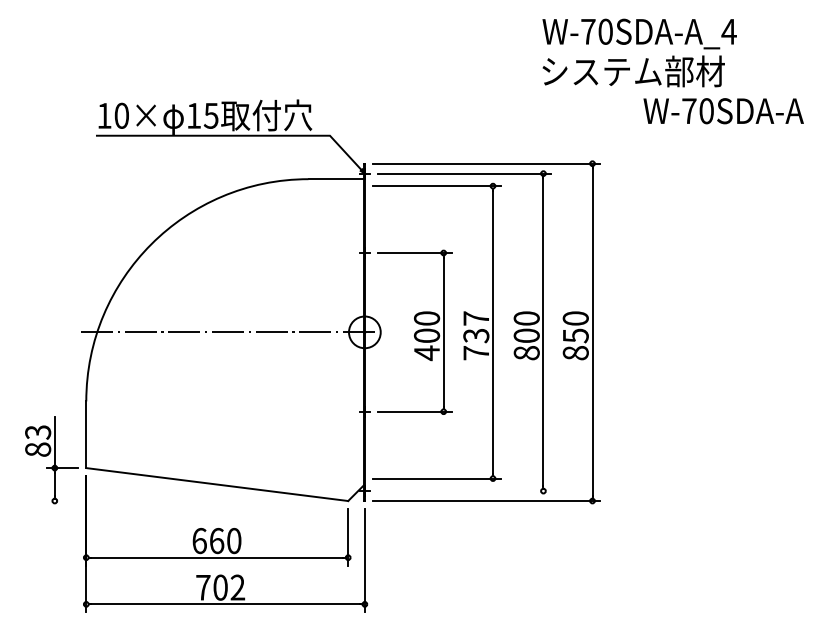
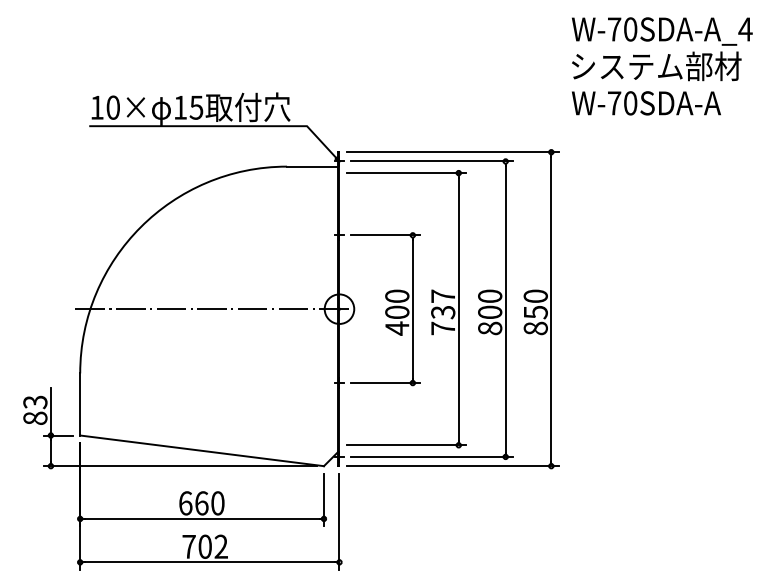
text: (639, 52) -> (662, 48), moved
text: (723, 111) -> (646, 103), moved
line: (464, 491) -> (432, 457), added
line: (193, 501) -> (179, 466), added

